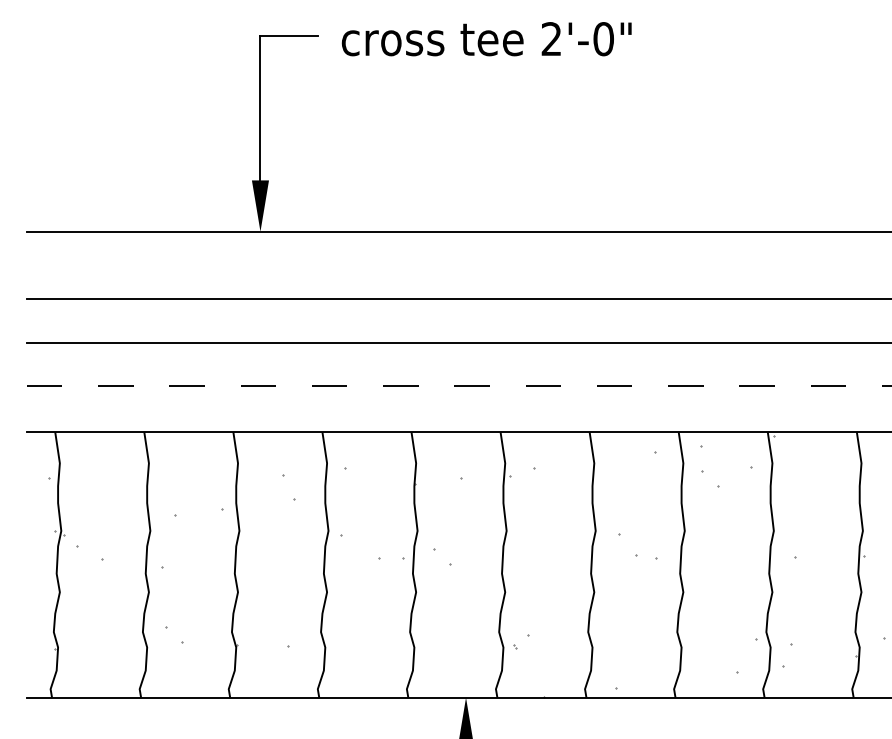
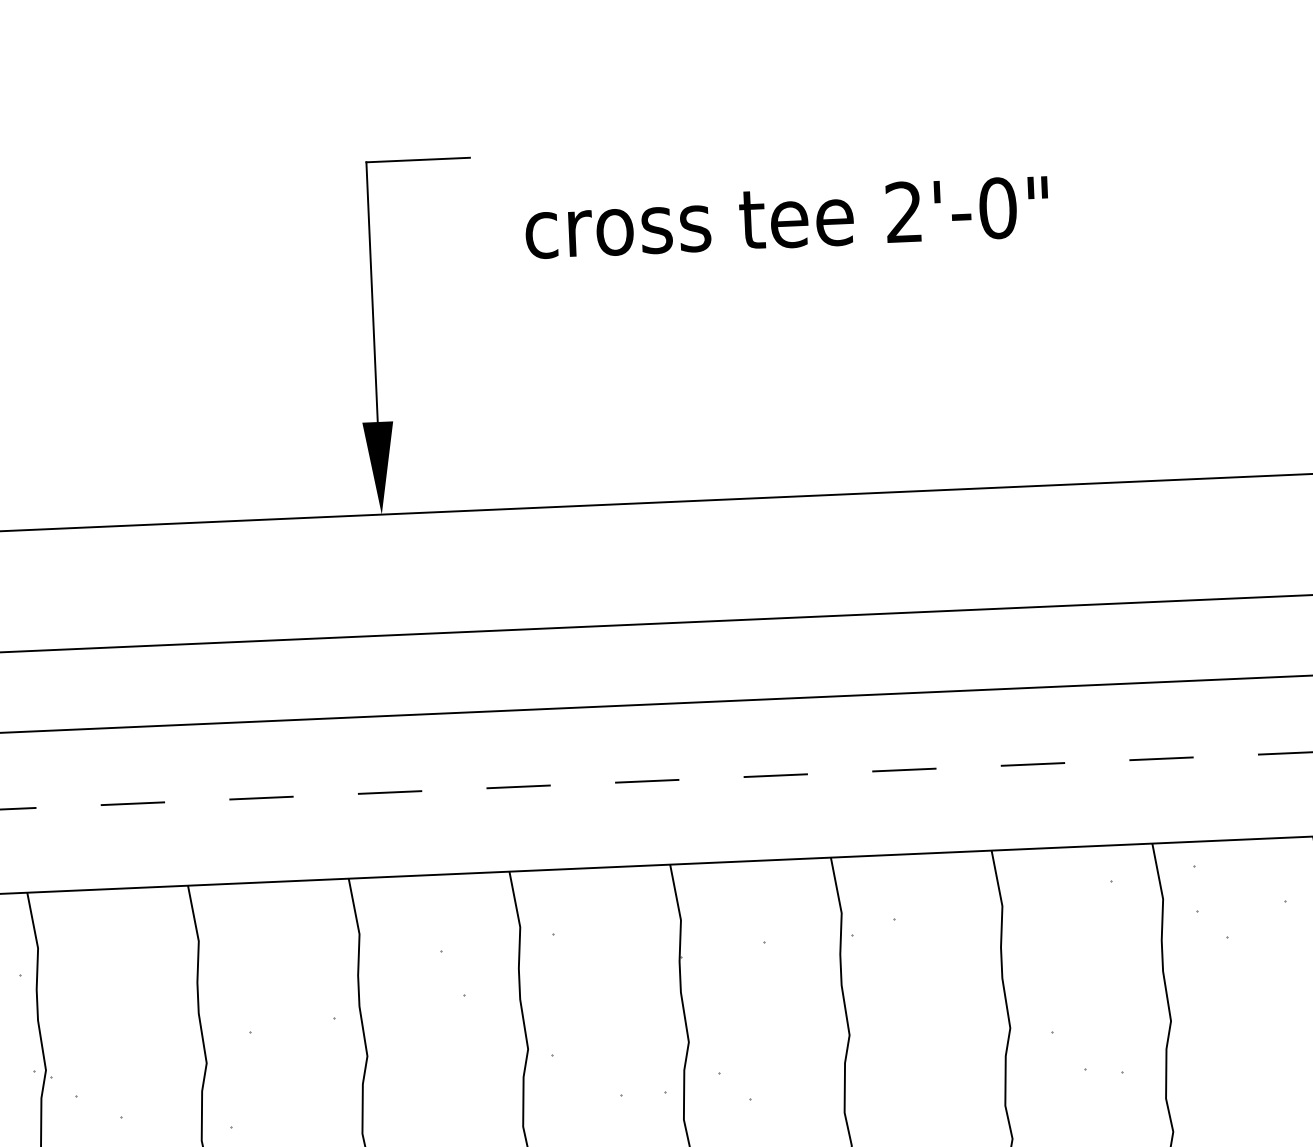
text: (486, 39) -> (786, 218), moved

